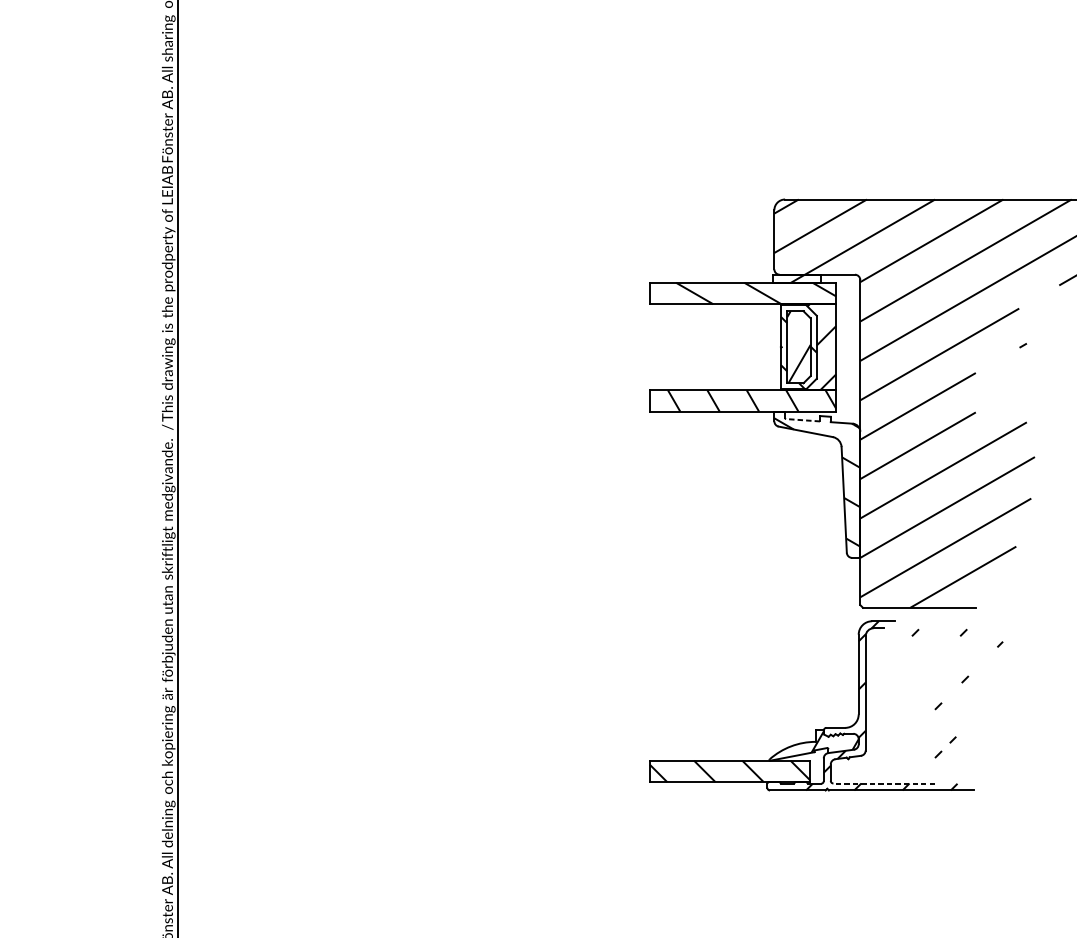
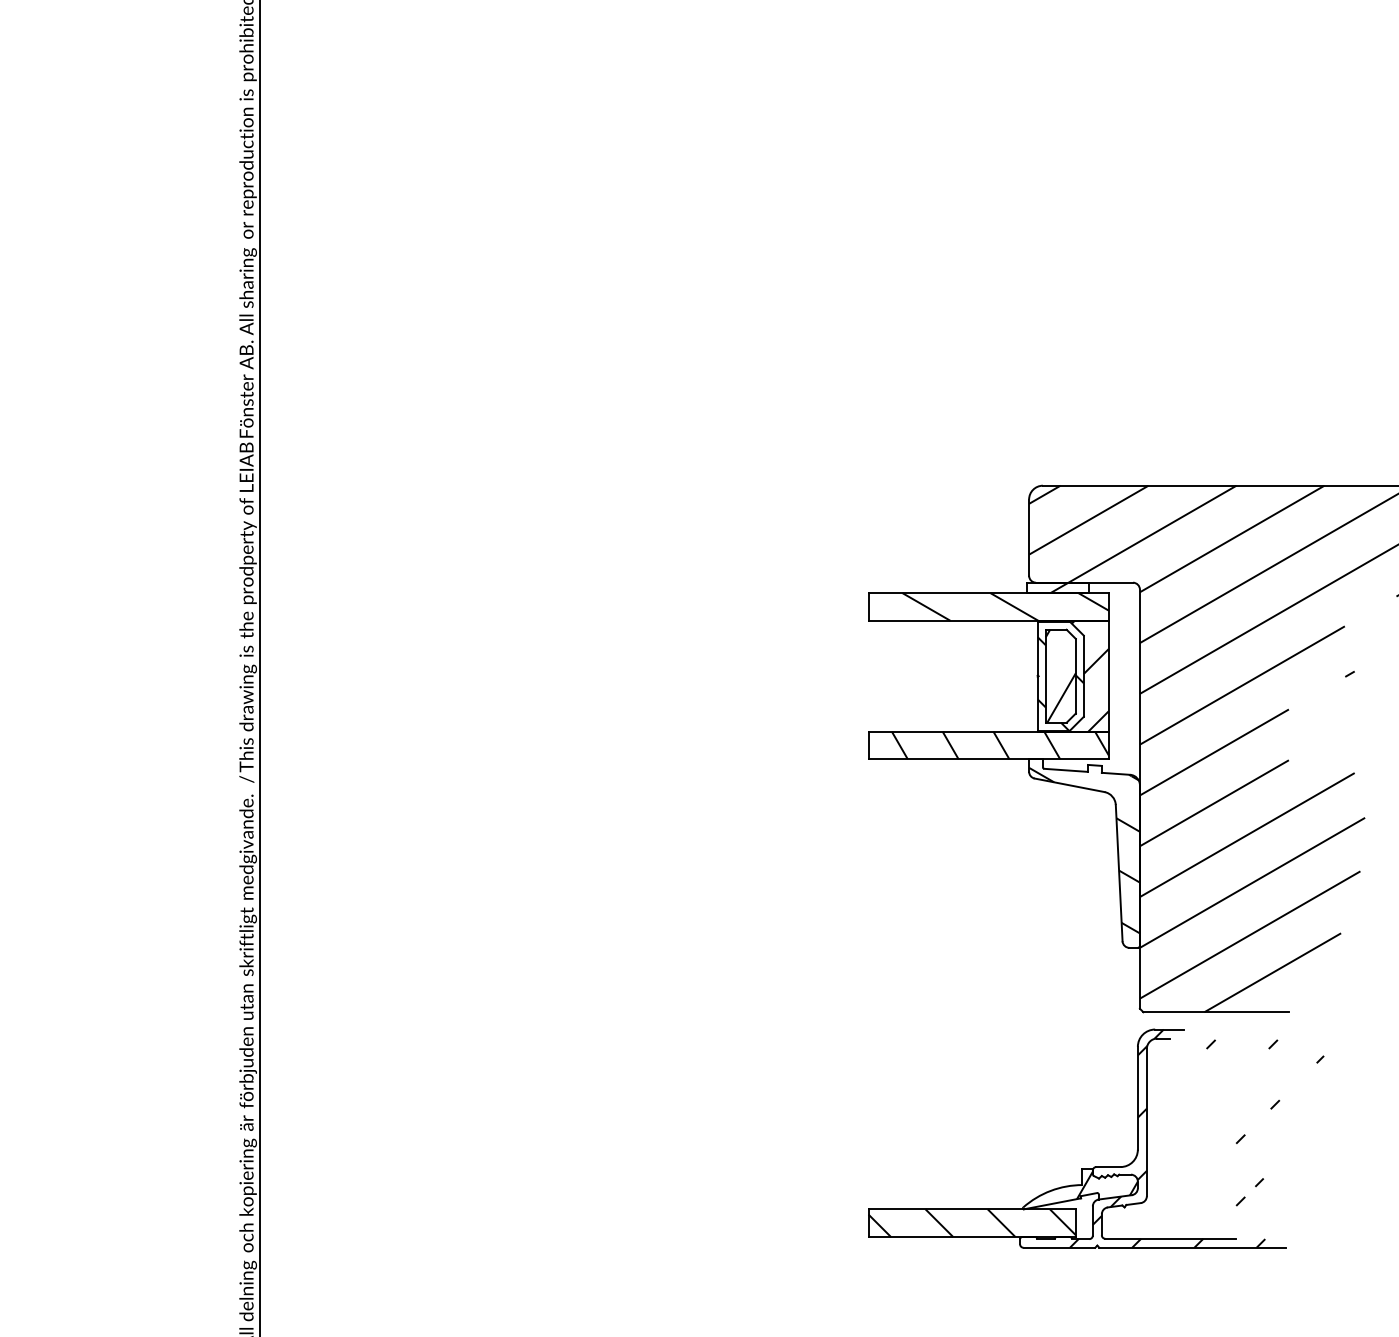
line: (803, 420) -> (1066, 770), dashed -> solid
line: (884, 783) -> (1170, 1238), dashed -> solid

